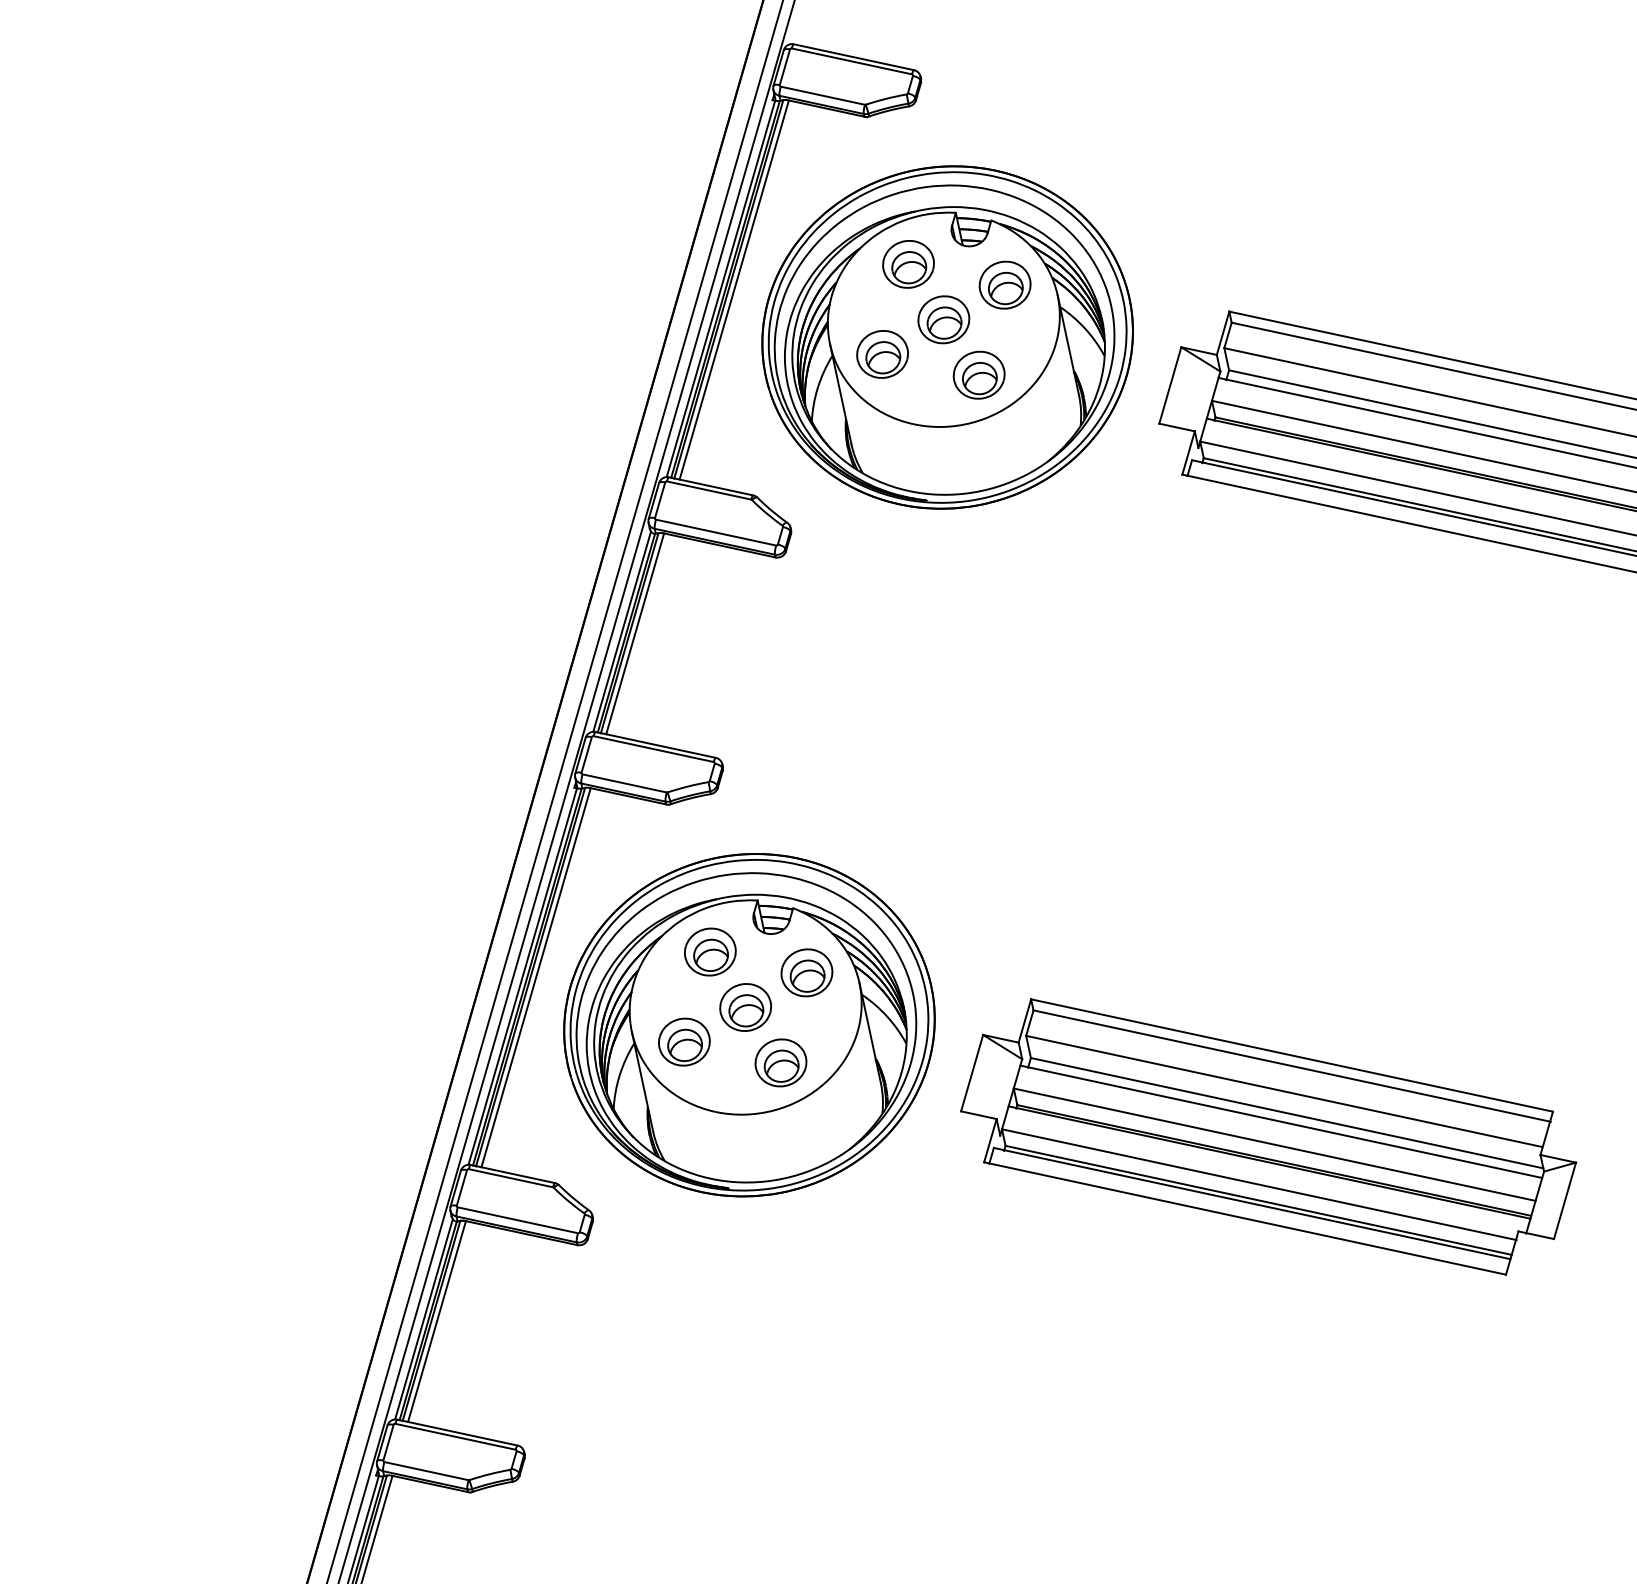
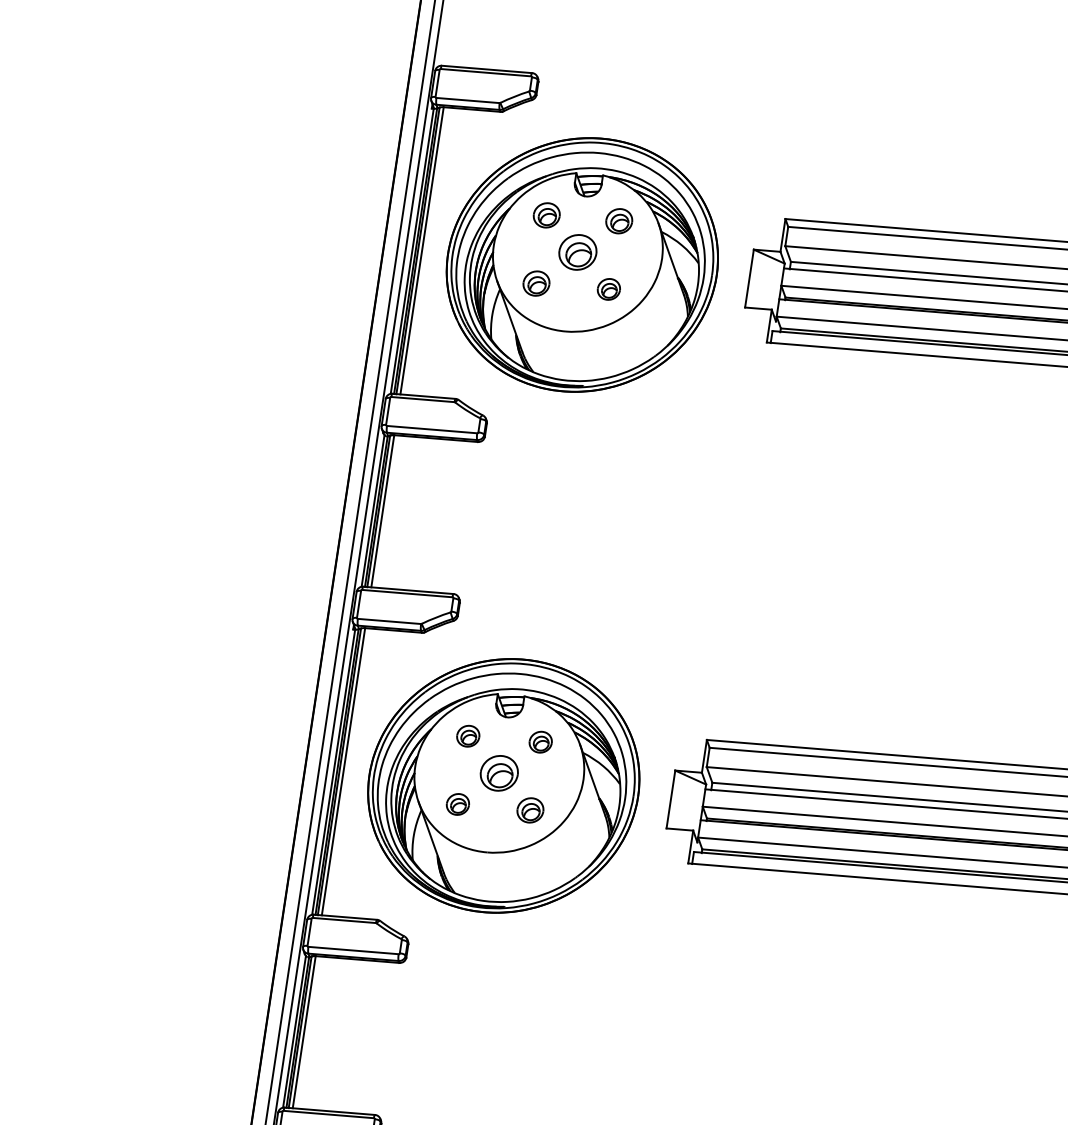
part: (908, 264) -> (546, 215), size x0.7
part: (1004, 284) -> (618, 220), size x0.7
part: (882, 354) -> (536, 283), size x0.7
part: (978, 374) -> (608, 289), size x0.6
part: (710, 951) -> (468, 735), size x0.6
part: (806, 972) -> (540, 741), size x0.6
part: (684, 1041) -> (457, 804), size x0.6
part: (780, 1062) -> (530, 810), size x0.7

